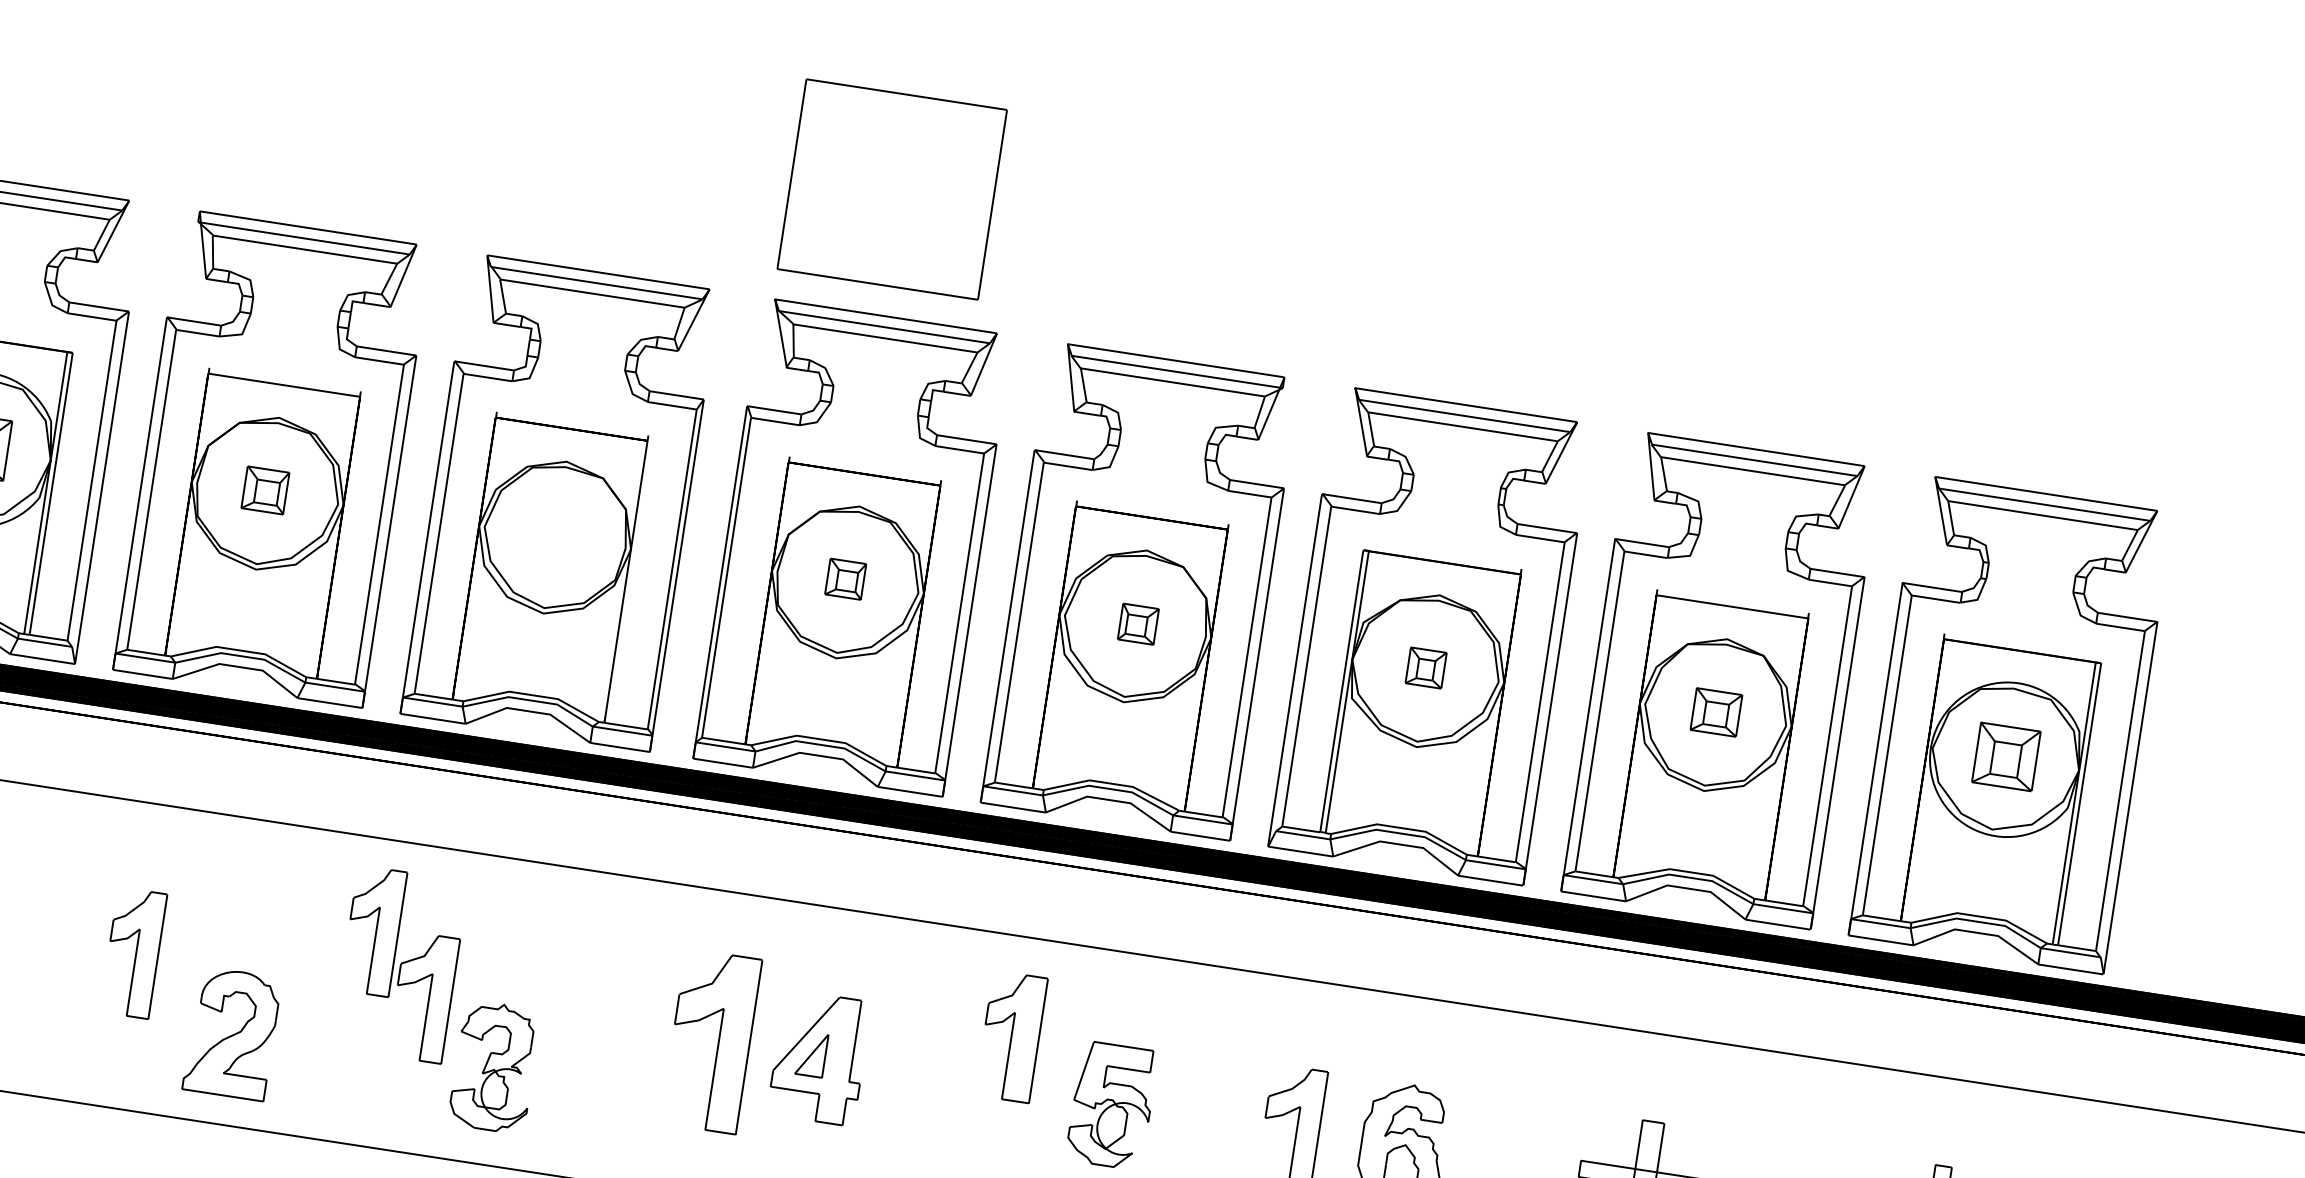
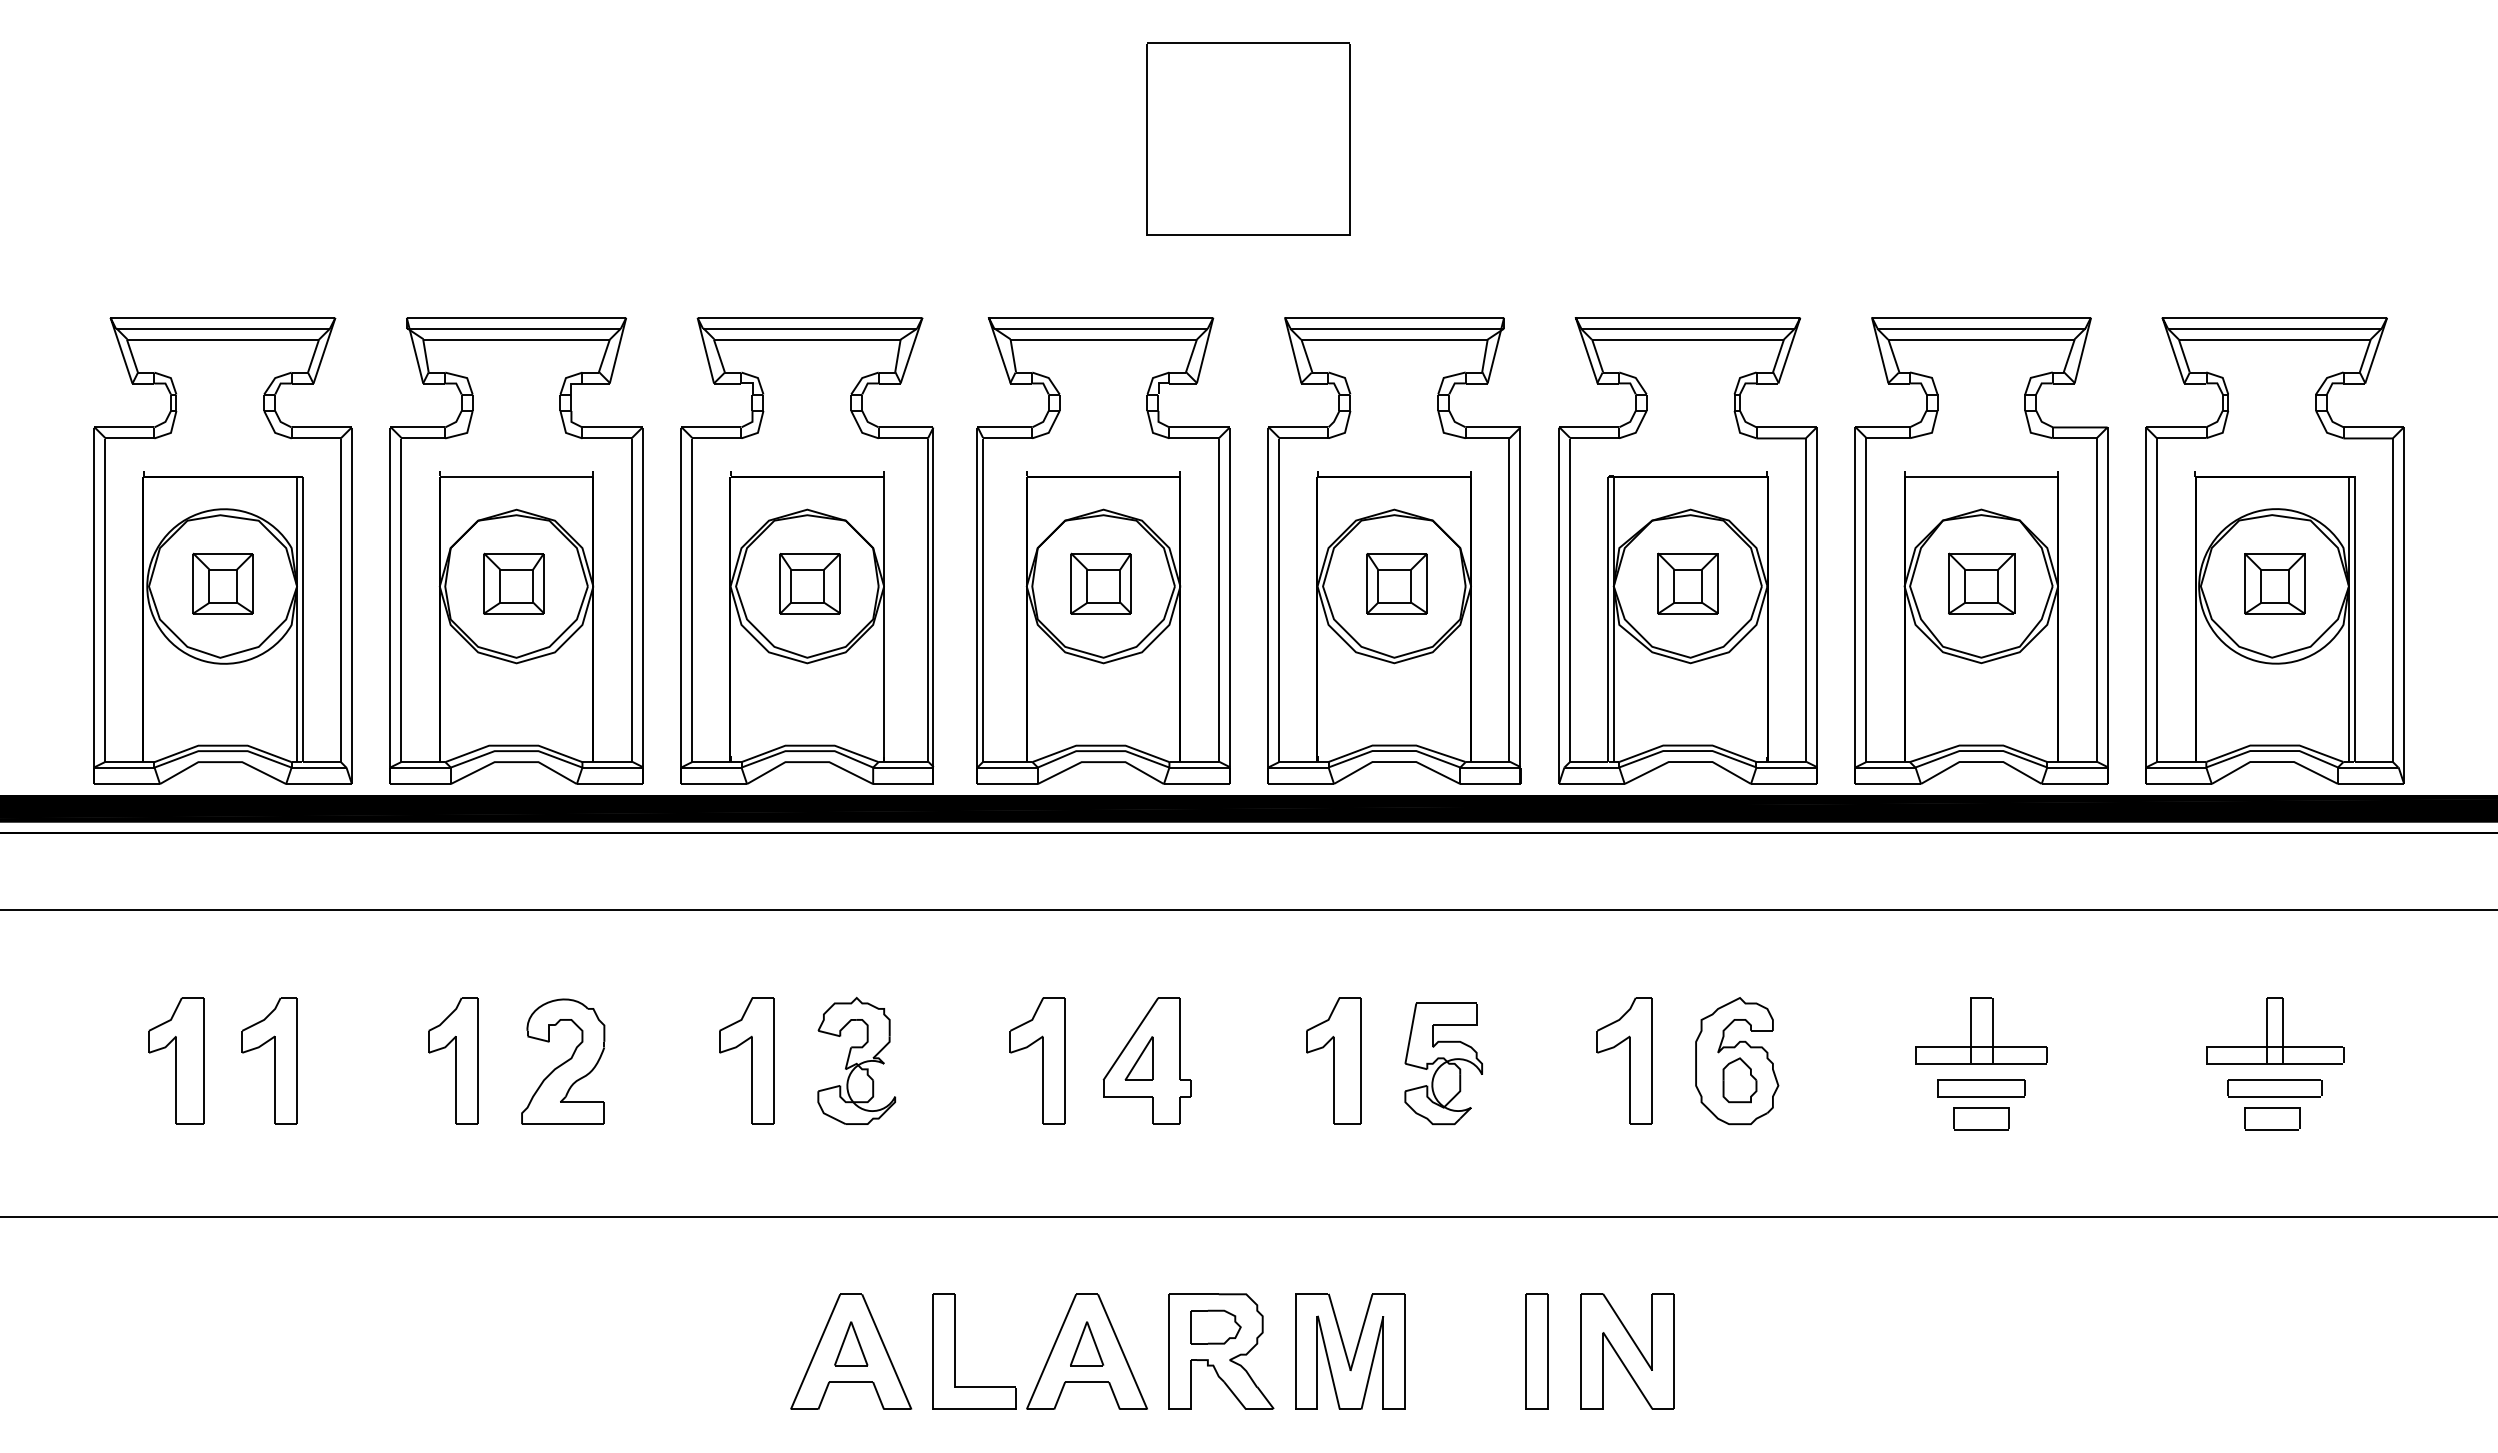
part: (891, 188) -> (1248, 138), moved
part: (265, 490) -> (513, 583), size x1.43
part: (557, 535) -> (809, 583), added
part: (845, 579) -> (1100, 583), size x1.67
part: (1137, 623) -> (1396, 583), size x1.67
part: (1425, 667) -> (1687, 583), size x1.67
part: (1716, 712) -> (1981, 583), size x1.43
part: (373, 930) -> (687, 1002), removed
part: (232, 1033) -> (563, 1061), moved
part: (1011, 1036) -> (1333, 1060), moved
part: (710, 1041) -> (1037, 1060), size x0.71
part: (494, 1066) -> (856, 1060), moved

